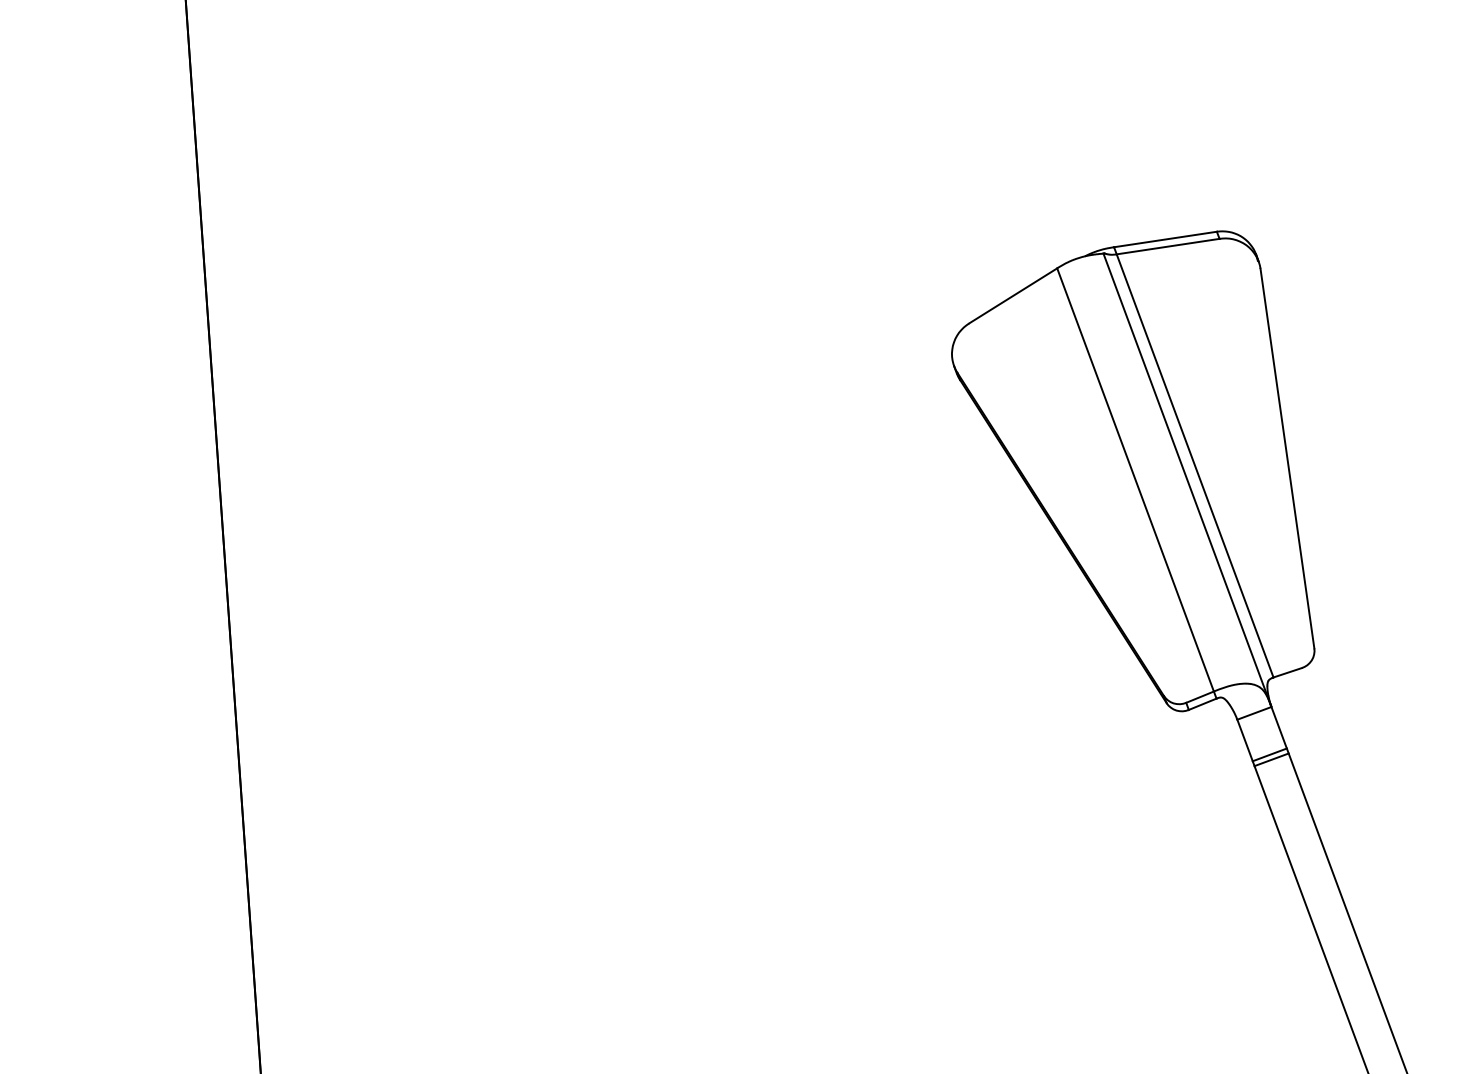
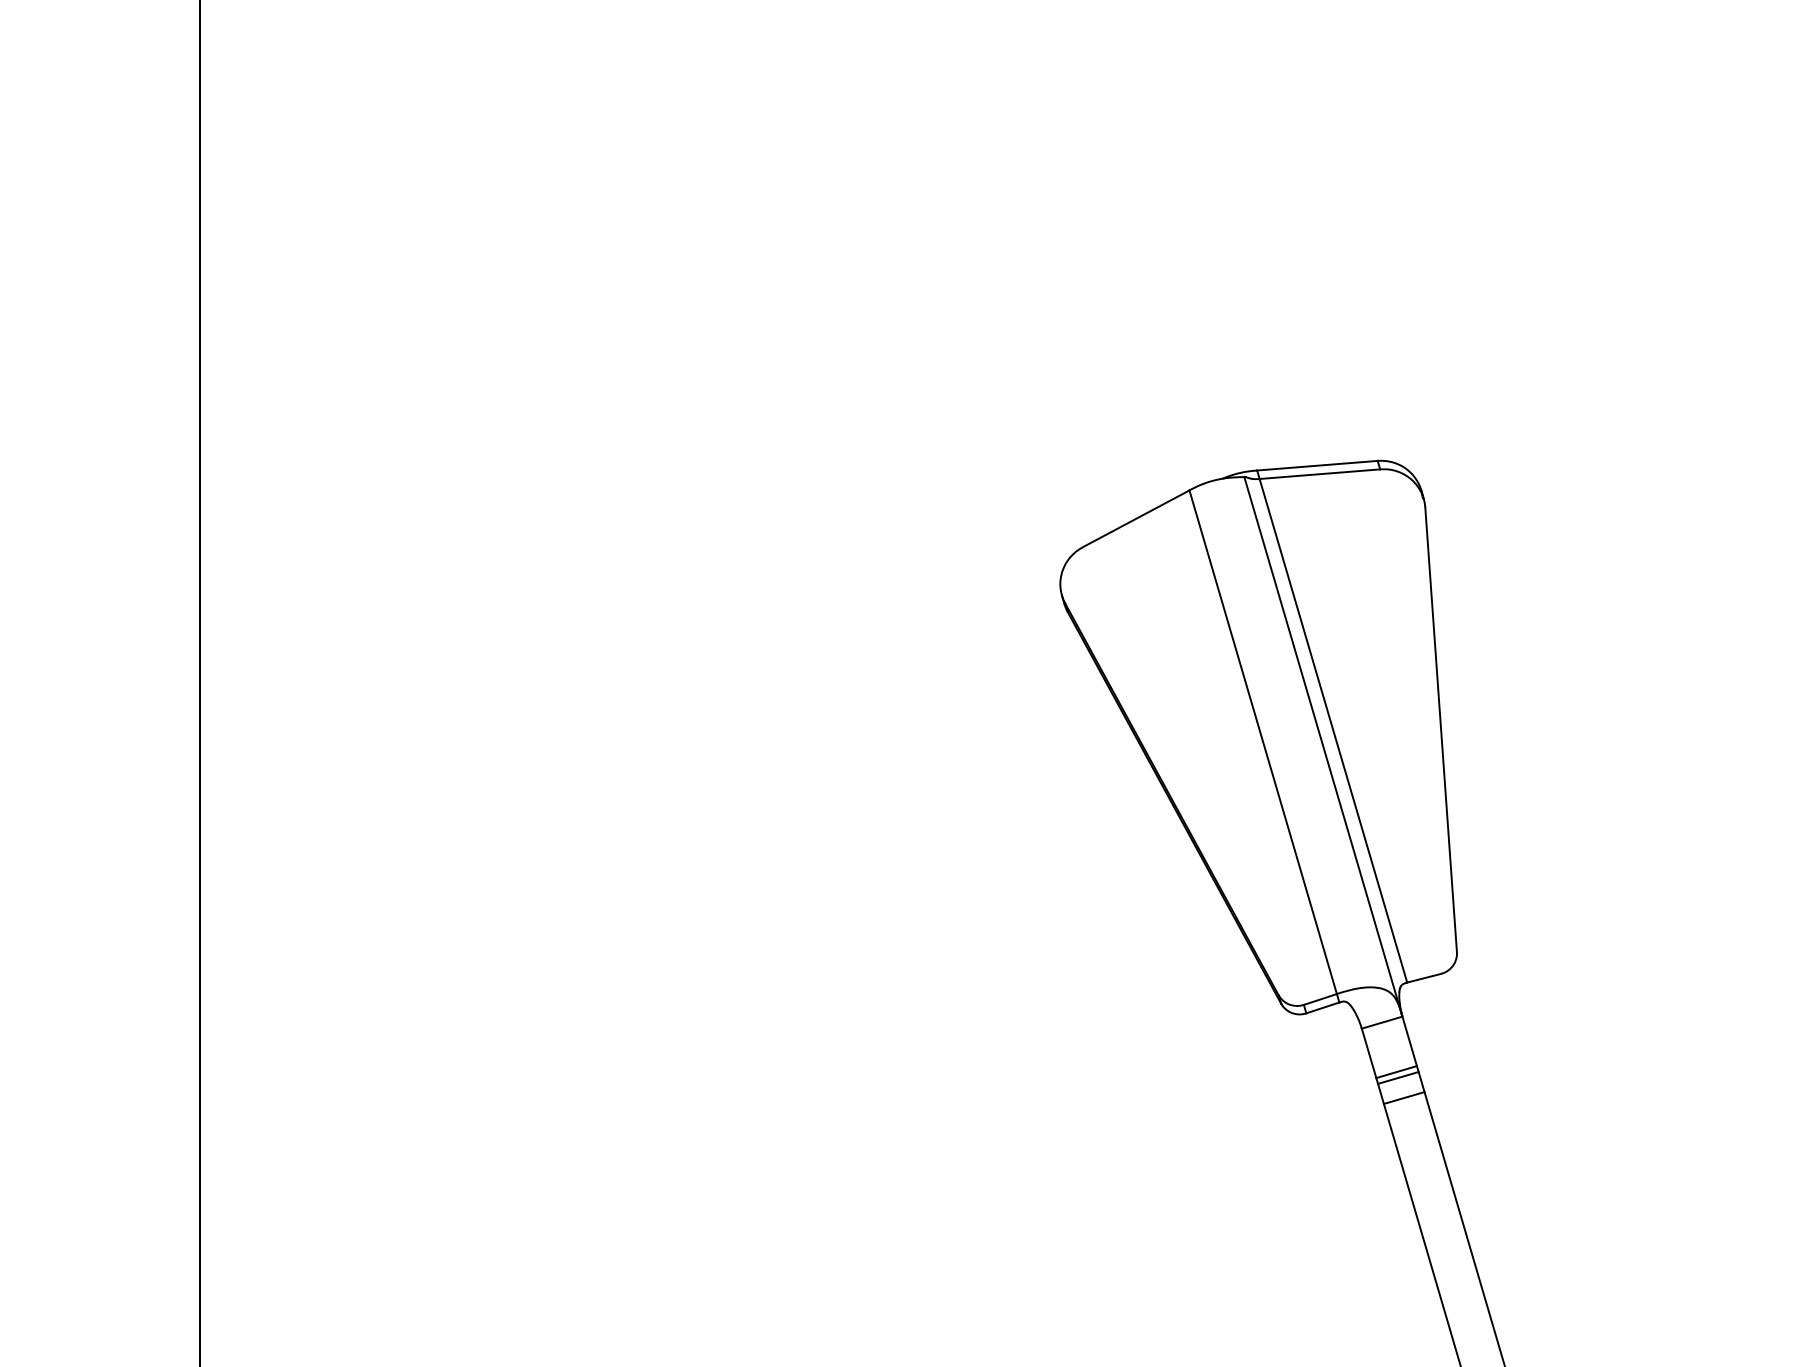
line: (1277, 776) -> (1403, 1097), added

